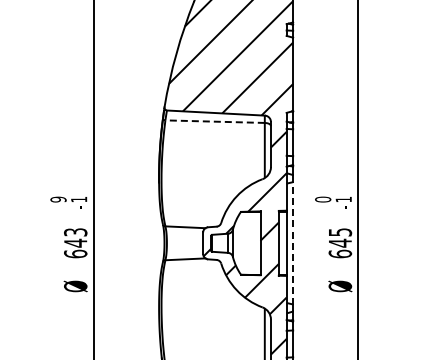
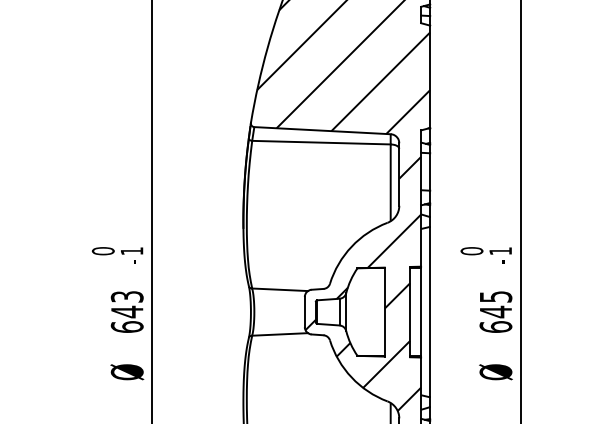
line: (215, 121) -> (322, 142), dashed -> solid
text: (58, 199) -> (103, 251), 9 -> 0
line: (293, 242) -> (430, 310), dashed -> solid

